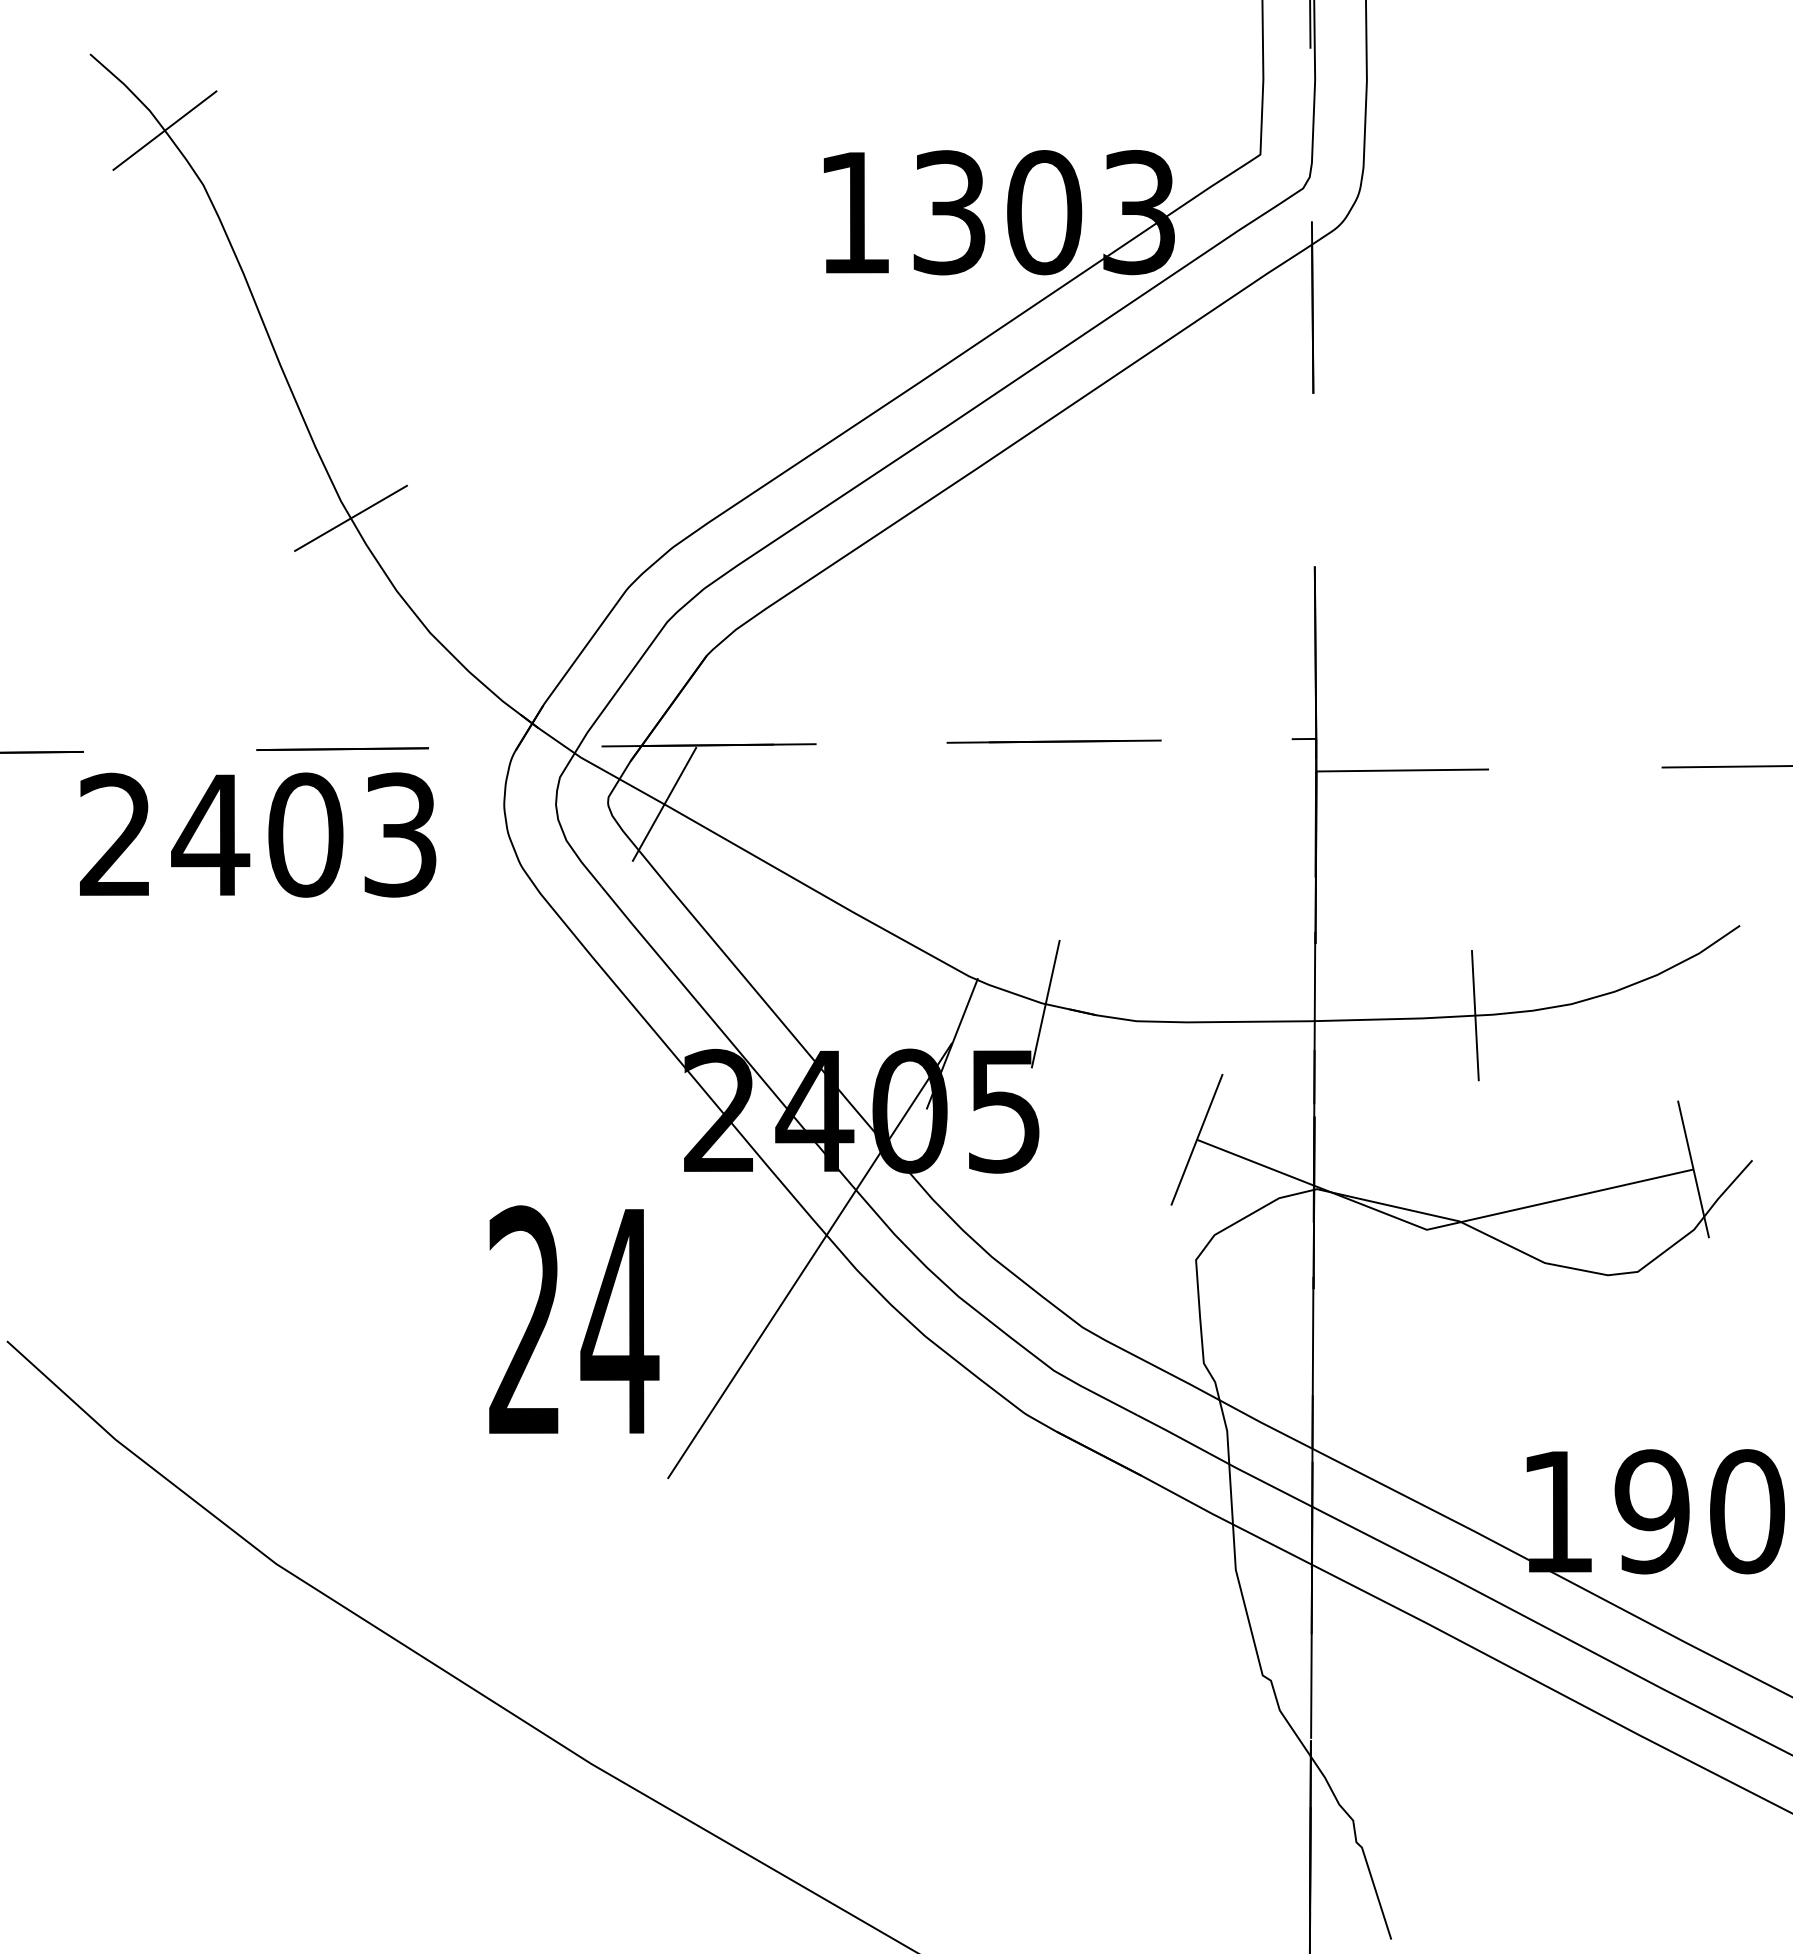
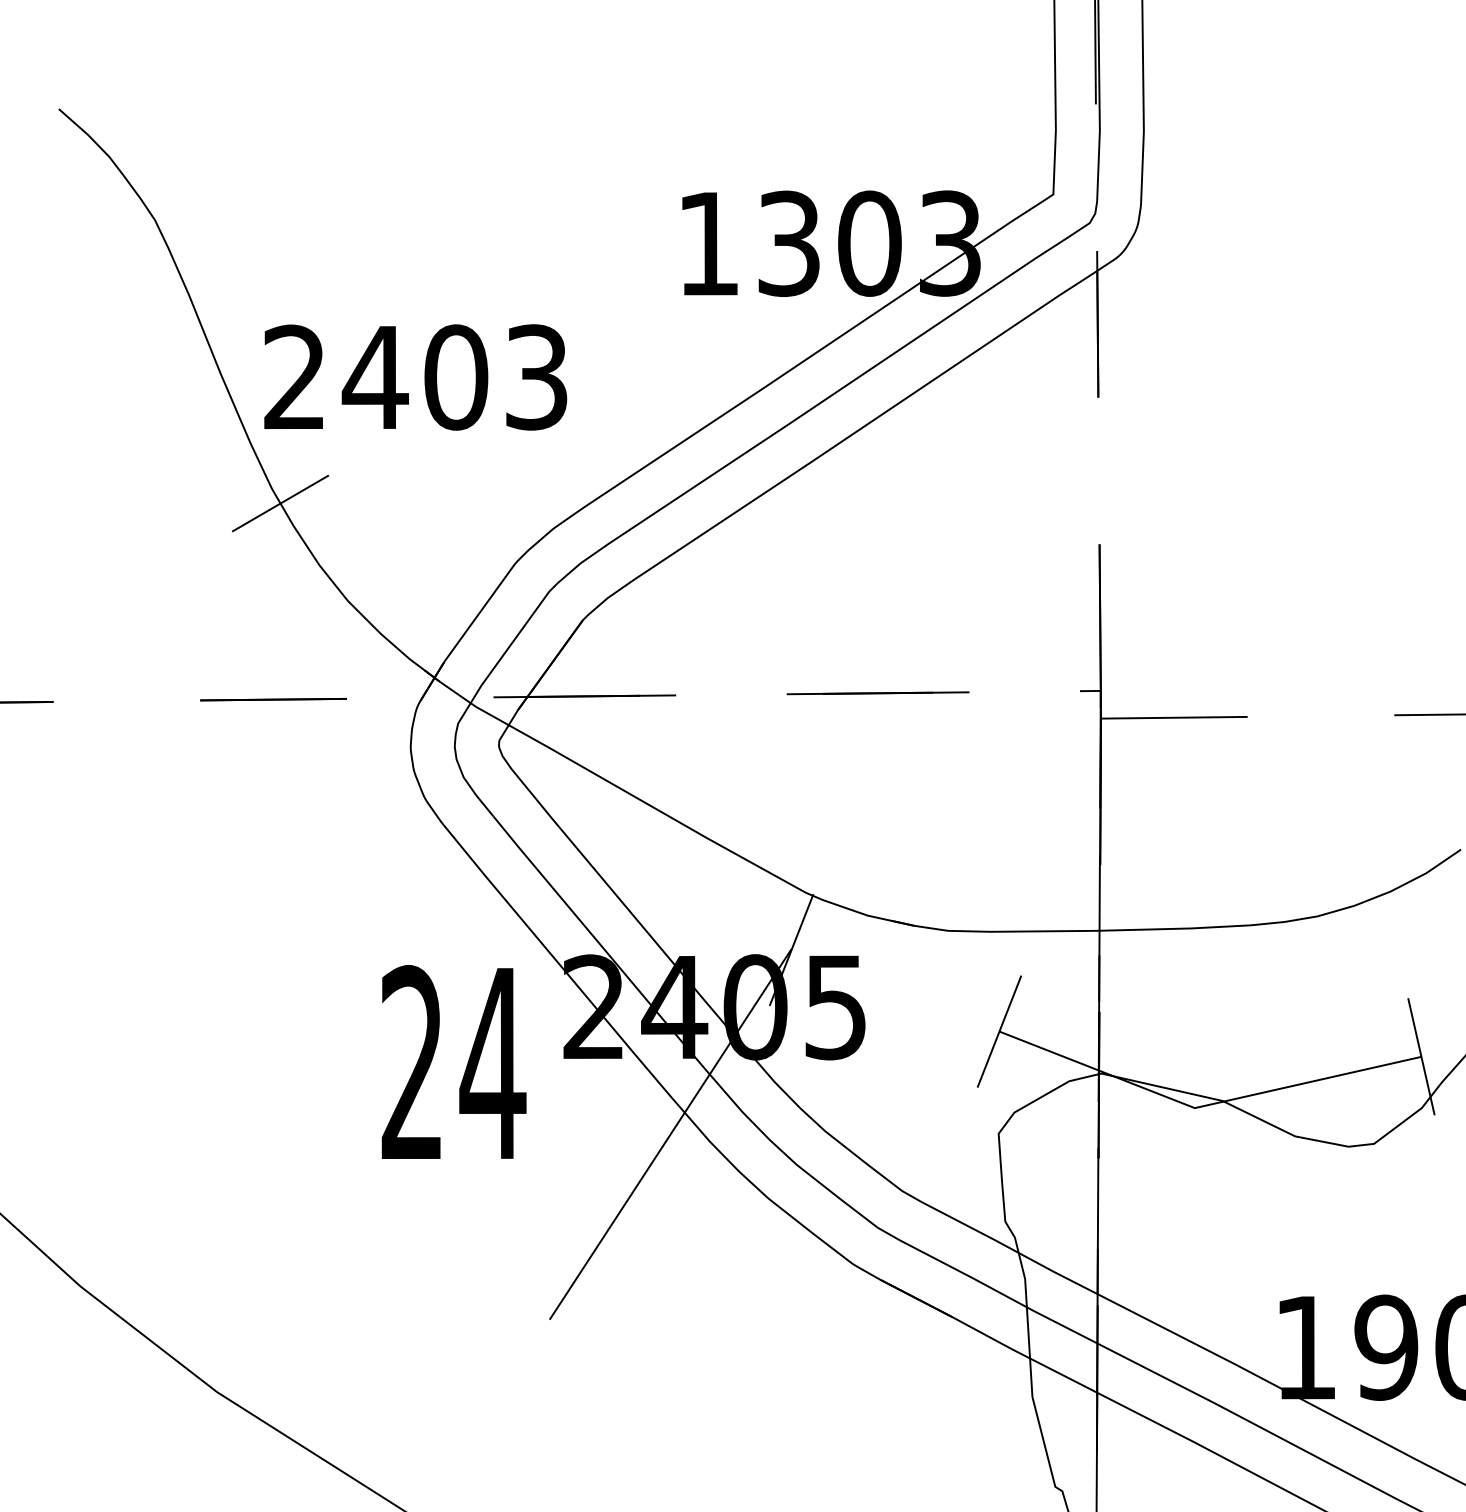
line: (164, 130) -> (122, 173), removed
line: (664, 803) -> (546, 745), removed
text: (258, 834) -> (416, 377), moved
line: (1045, 1003) -> (870, 915), removed
line: (1474, 1015) -> (1235, 925), removed
text: (574, 1319) -> (454, 1061), moved

